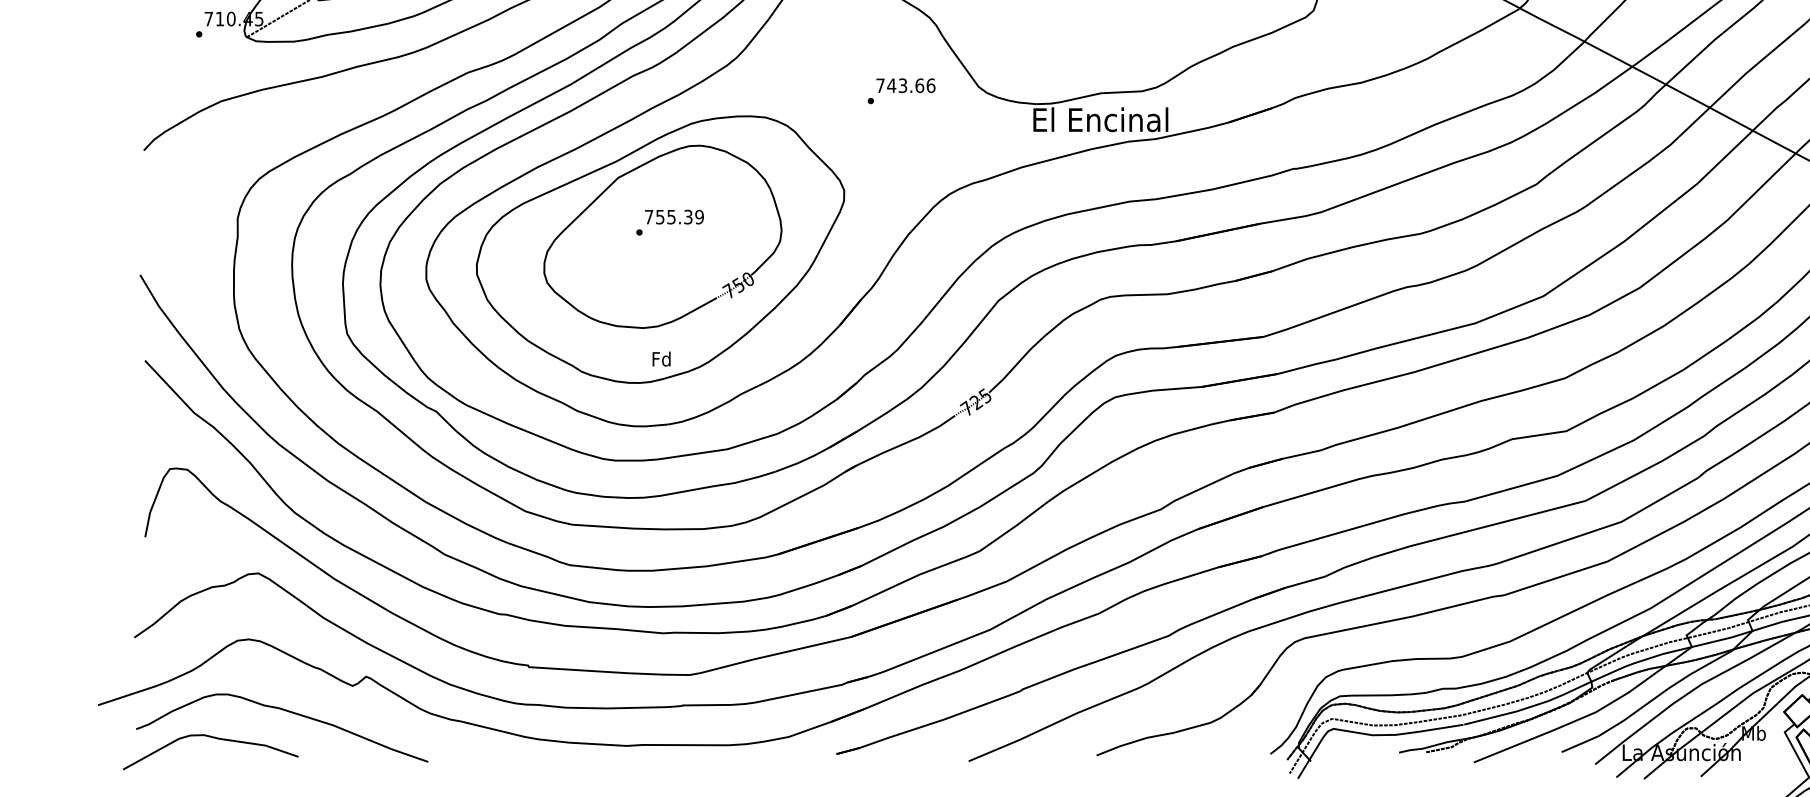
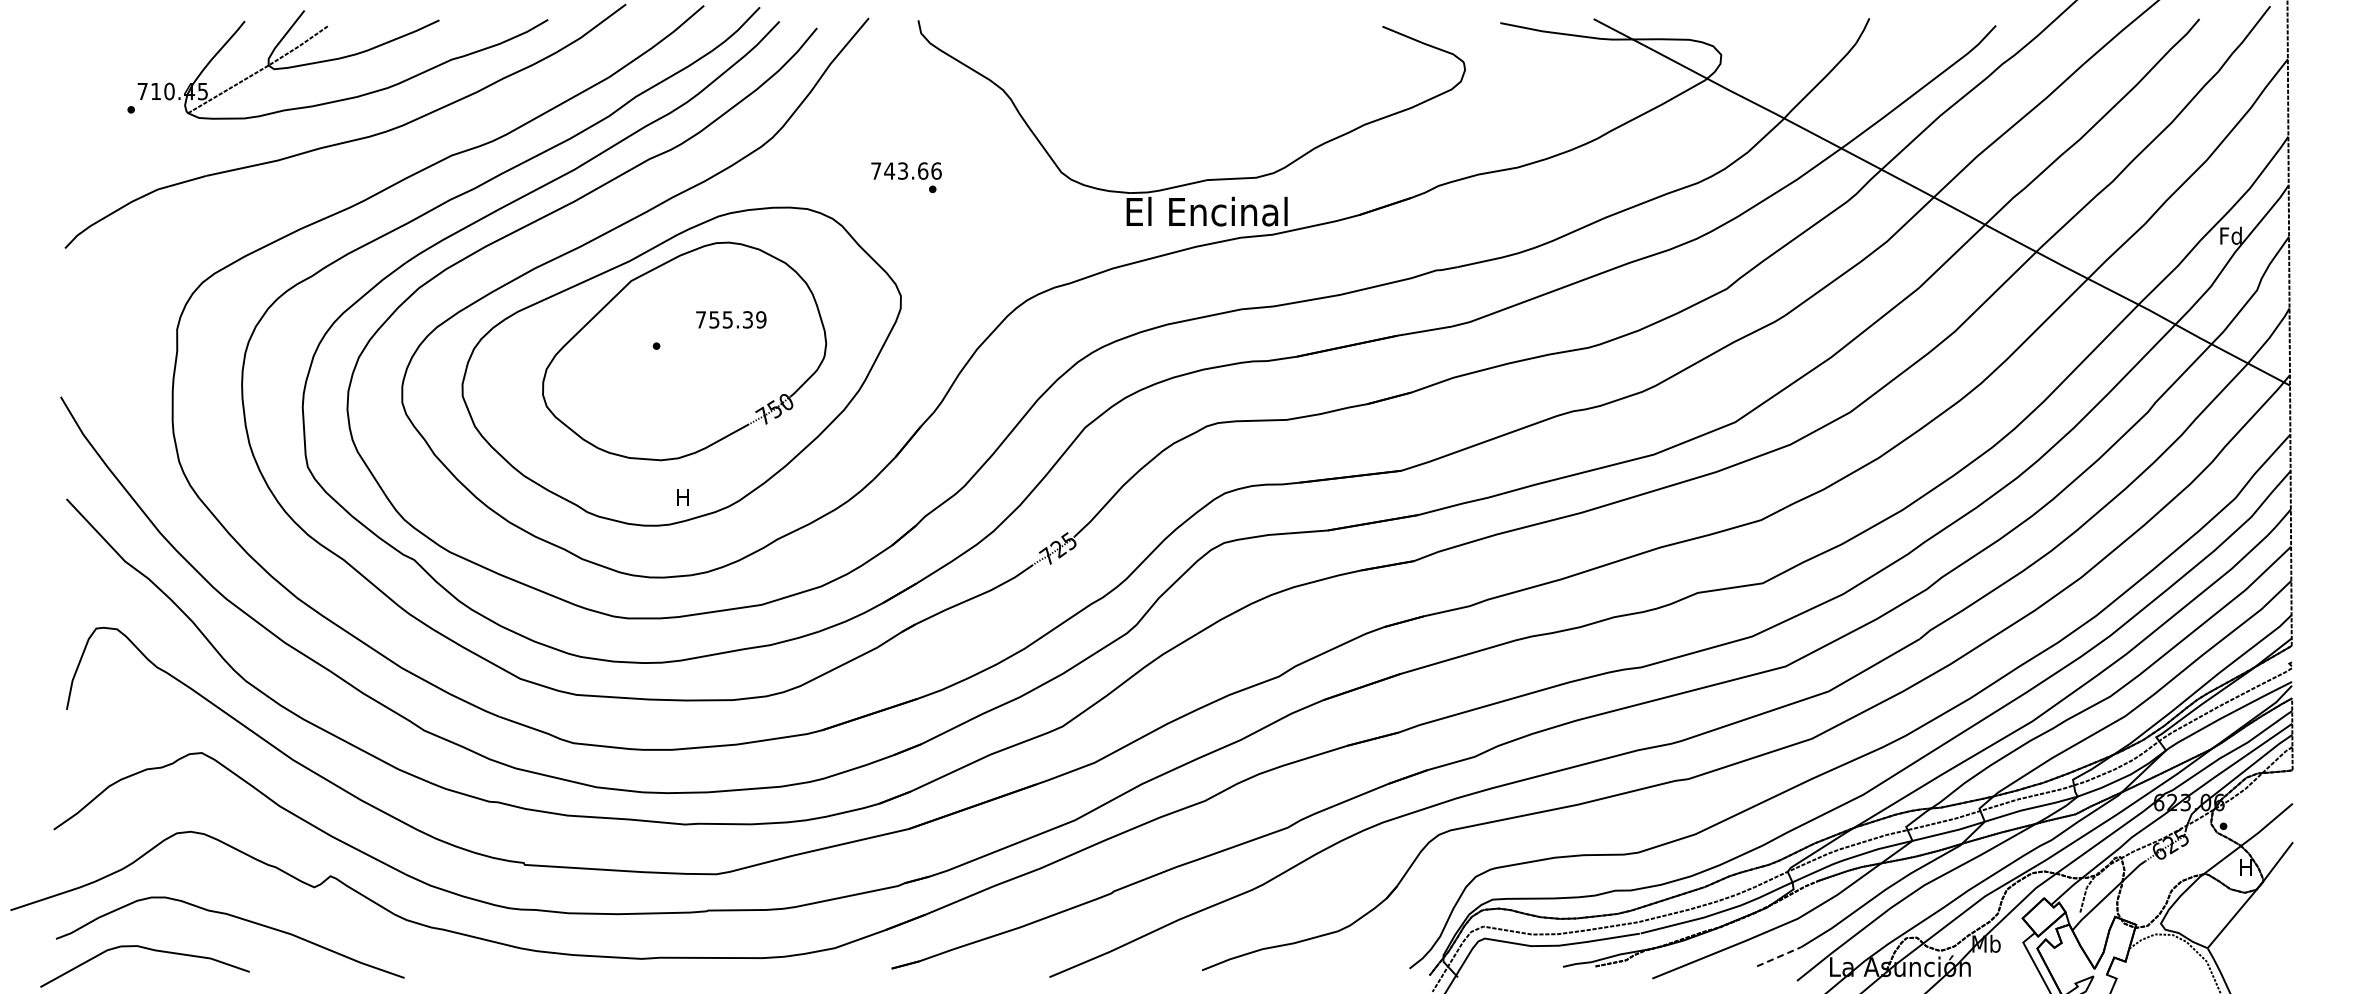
text: (905, 85) -> (906, 170), moved
text: (674, 216) -> (731, 319), moved
text: (661, 359) -> (682, 497), Fd -> H
line: (1580, 743) -> (1779, 956), solid -> dashed

